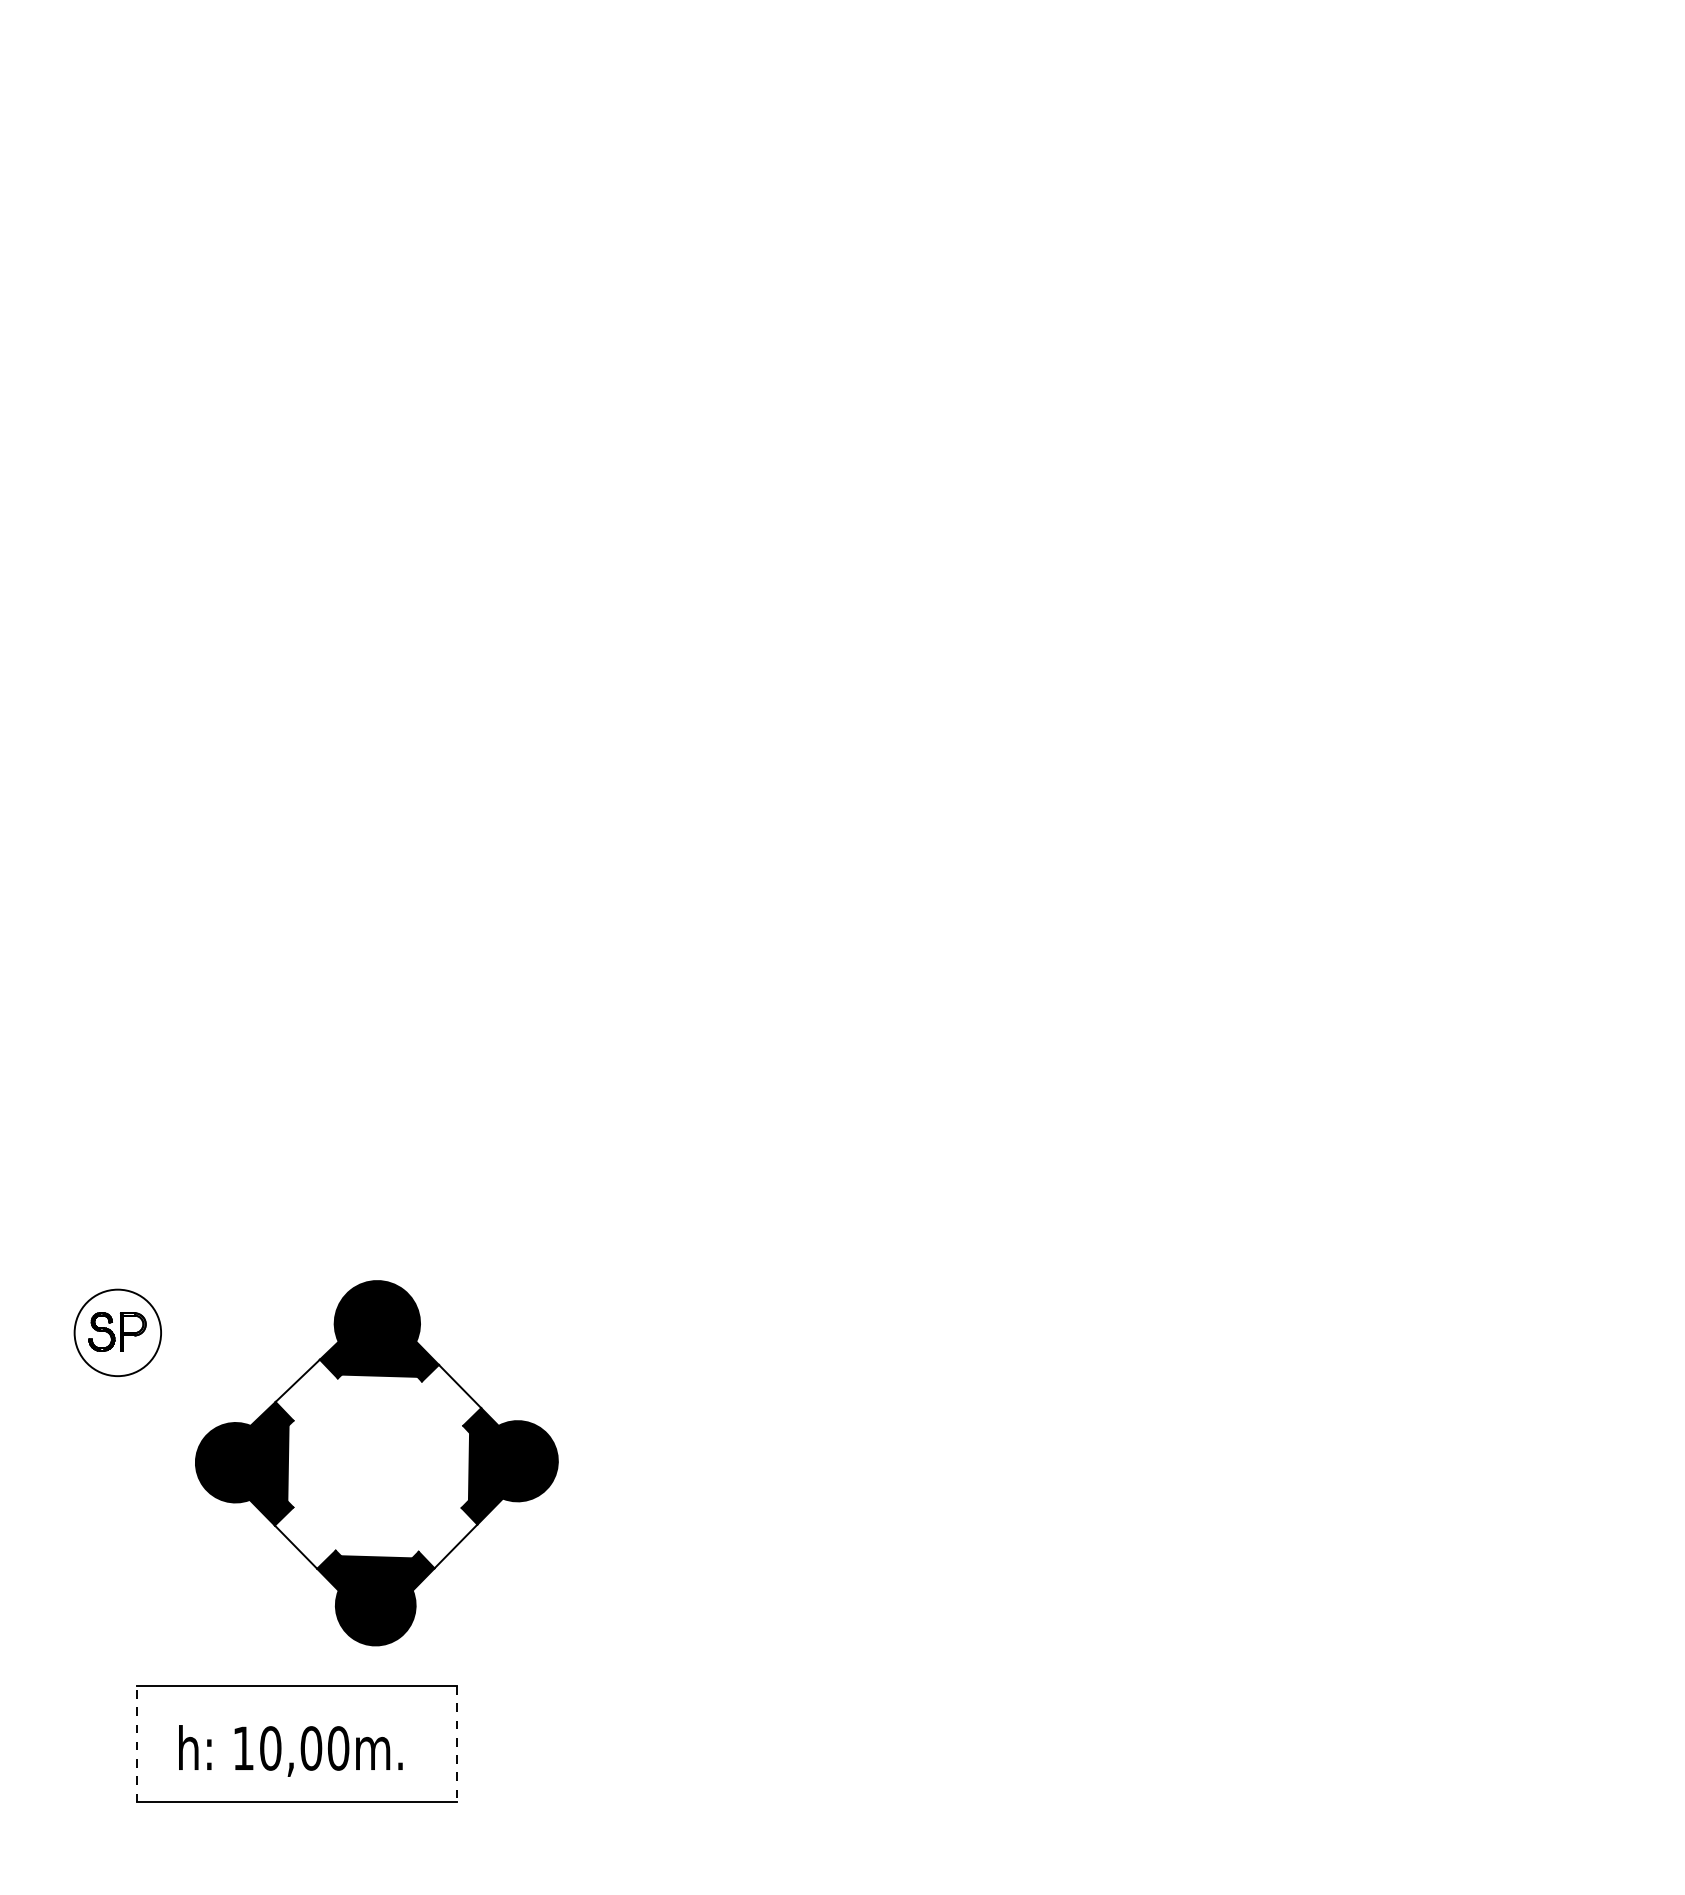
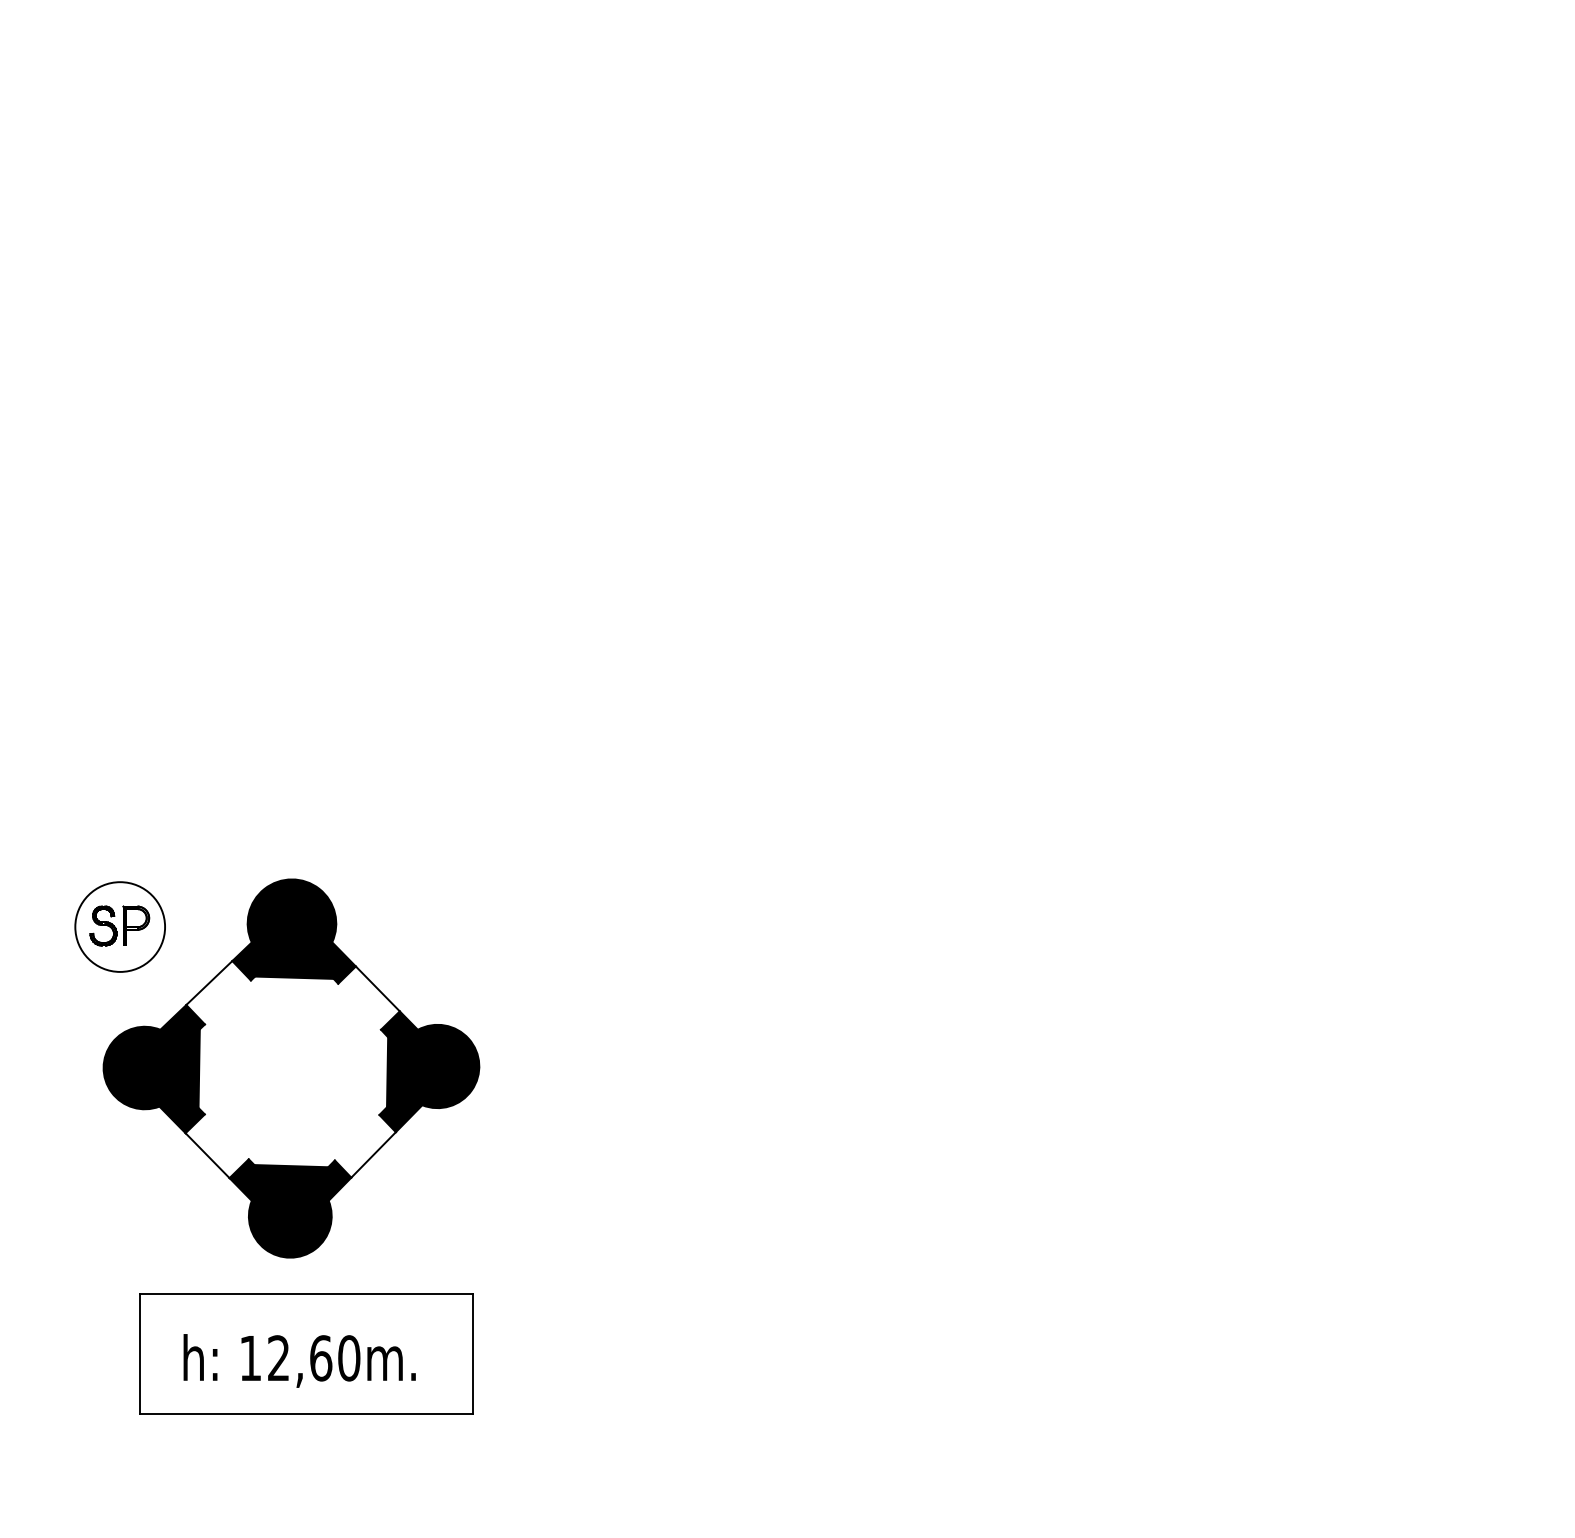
part: (376, 1463) -> (291, 1068), moved
line: (136, 1743) -> (139, 1353), dashed -> solid
line: (457, 1744) -> (472, 1354), dashed -> solid
text: (291, 1748) -> (300, 1358), 10,00m. -> 12,60m.

